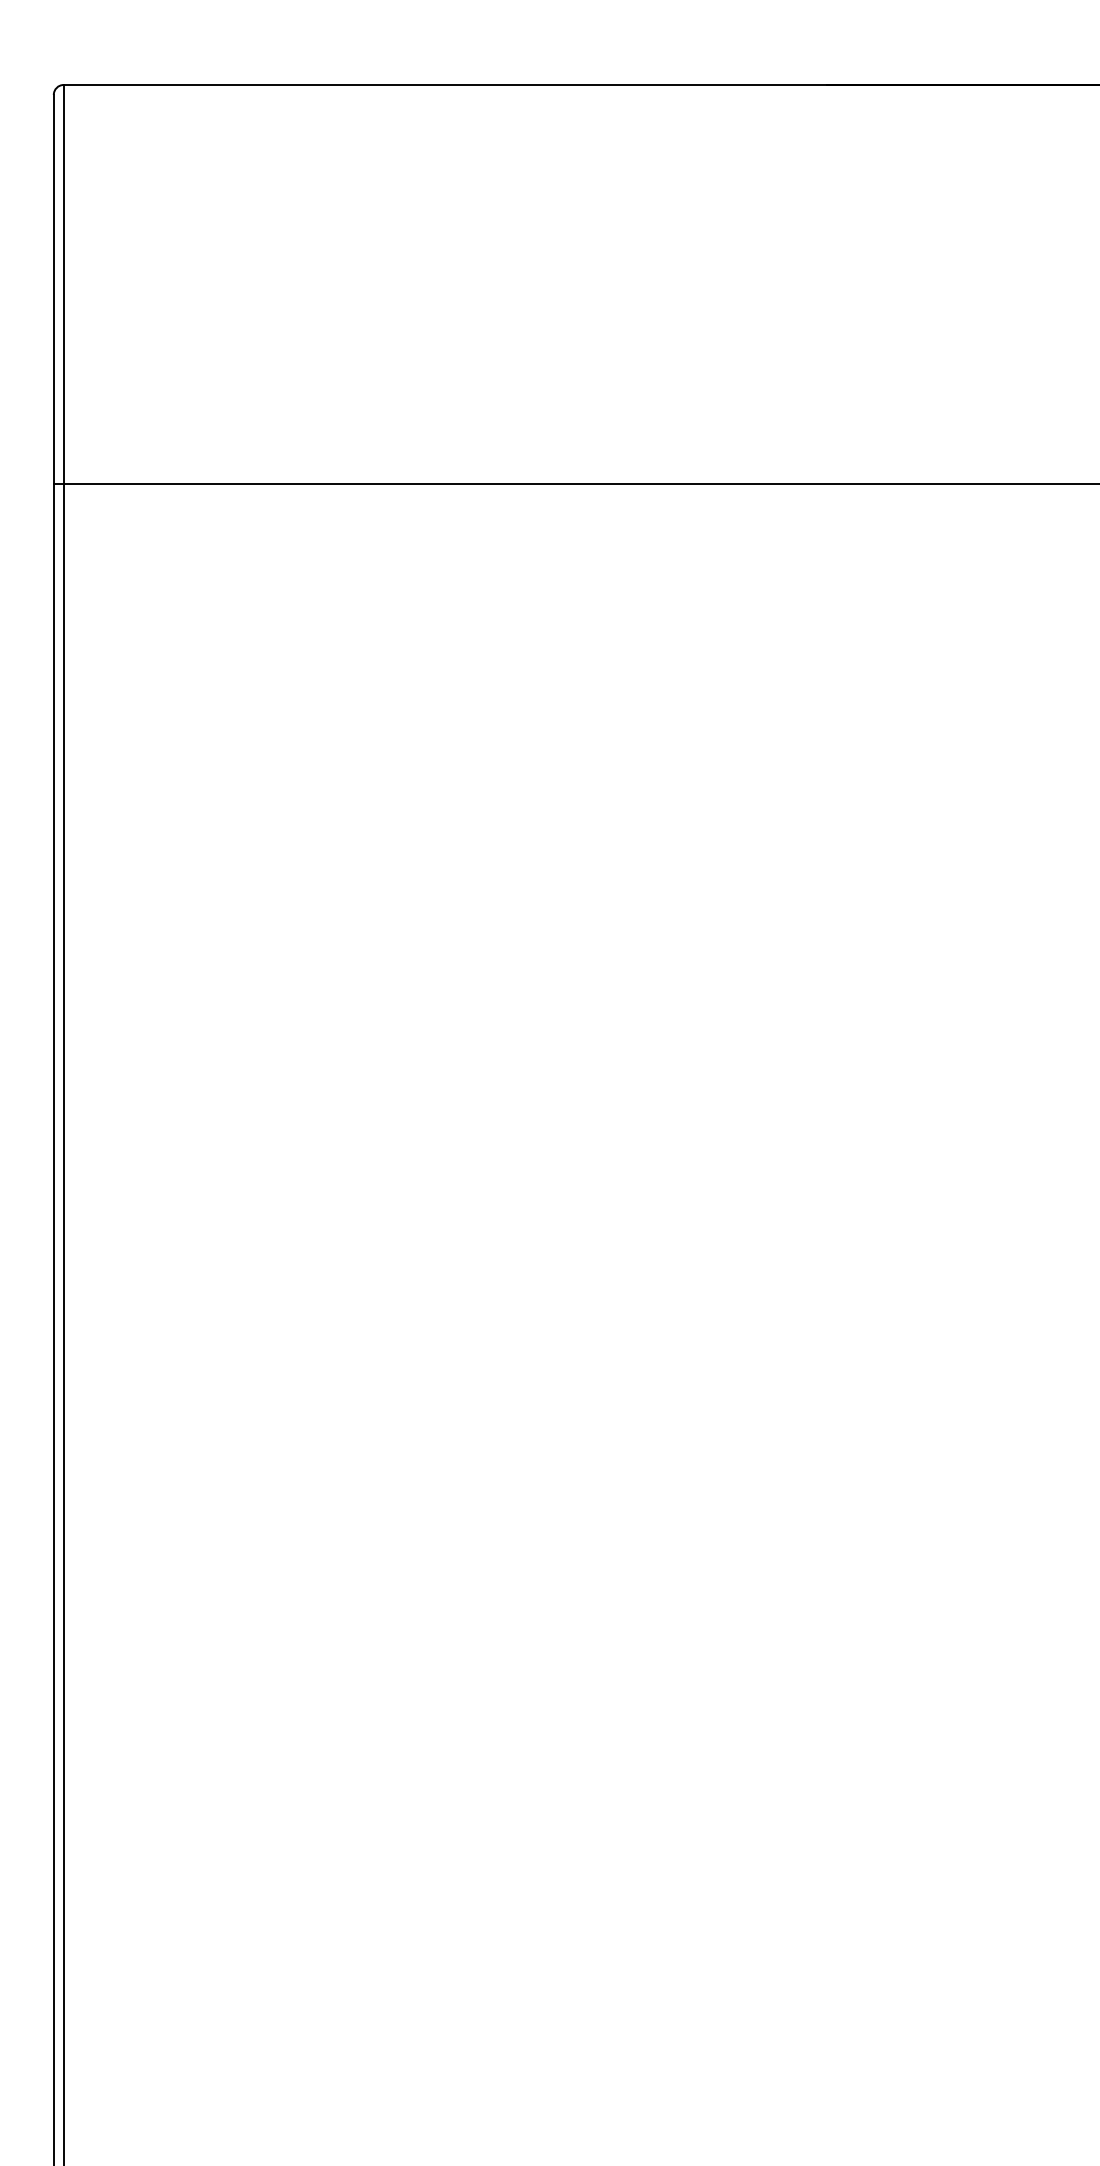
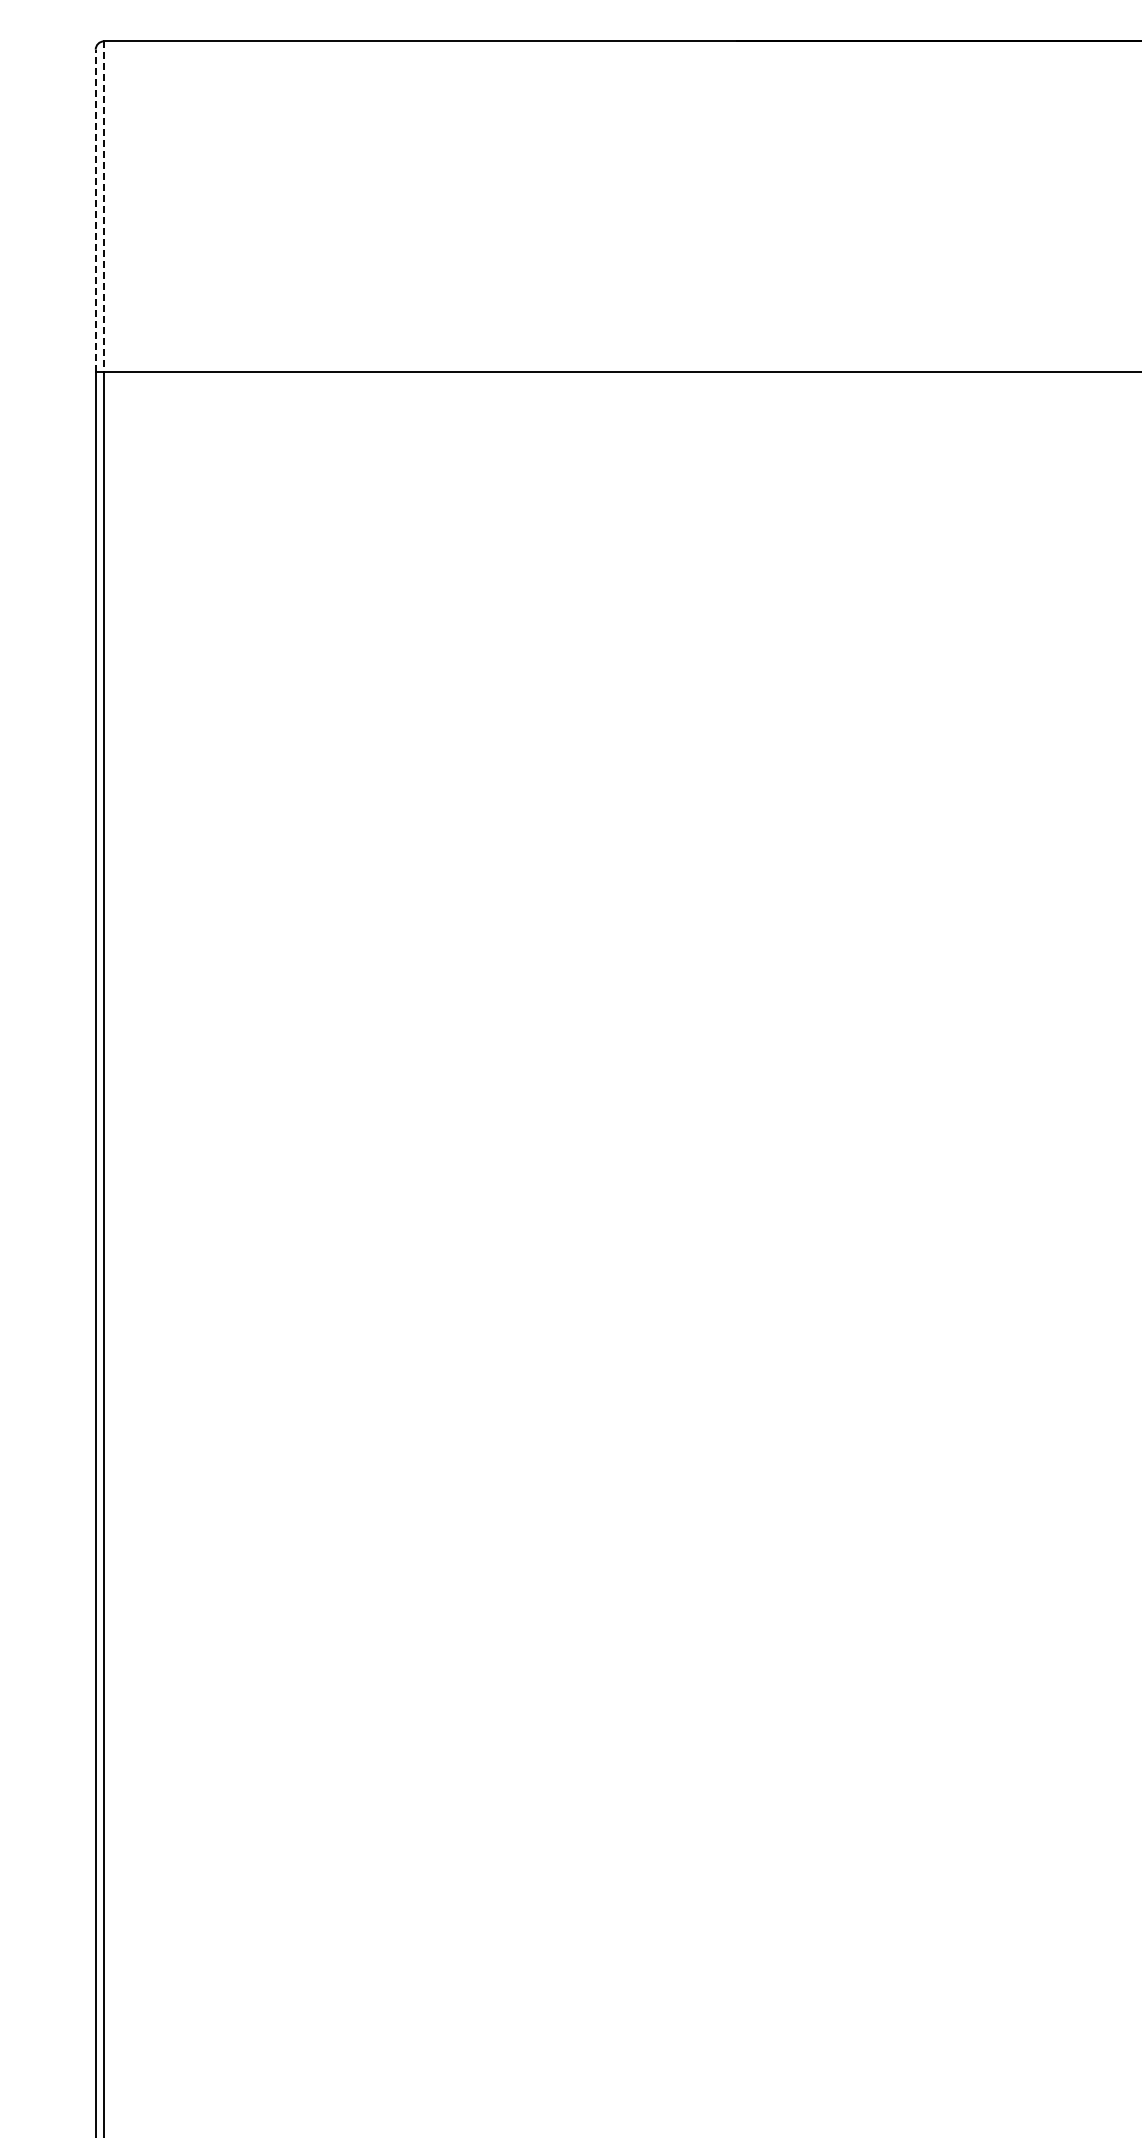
line: (64, 285) -> (104, 207), solid -> dashed
line: (53, 288) -> (95, 210), solid -> dashed

